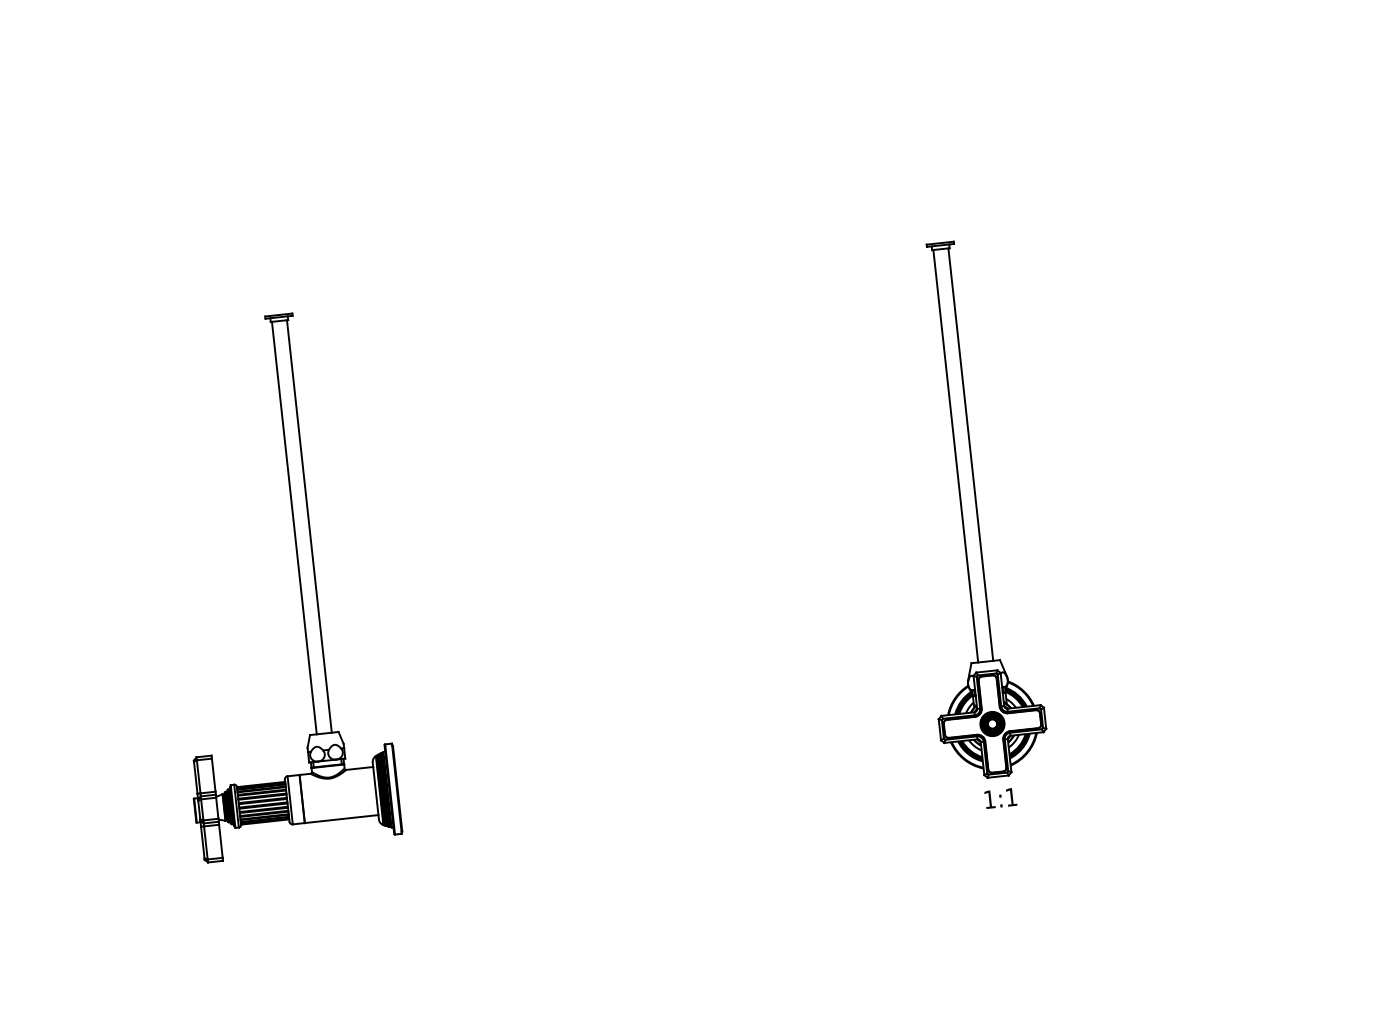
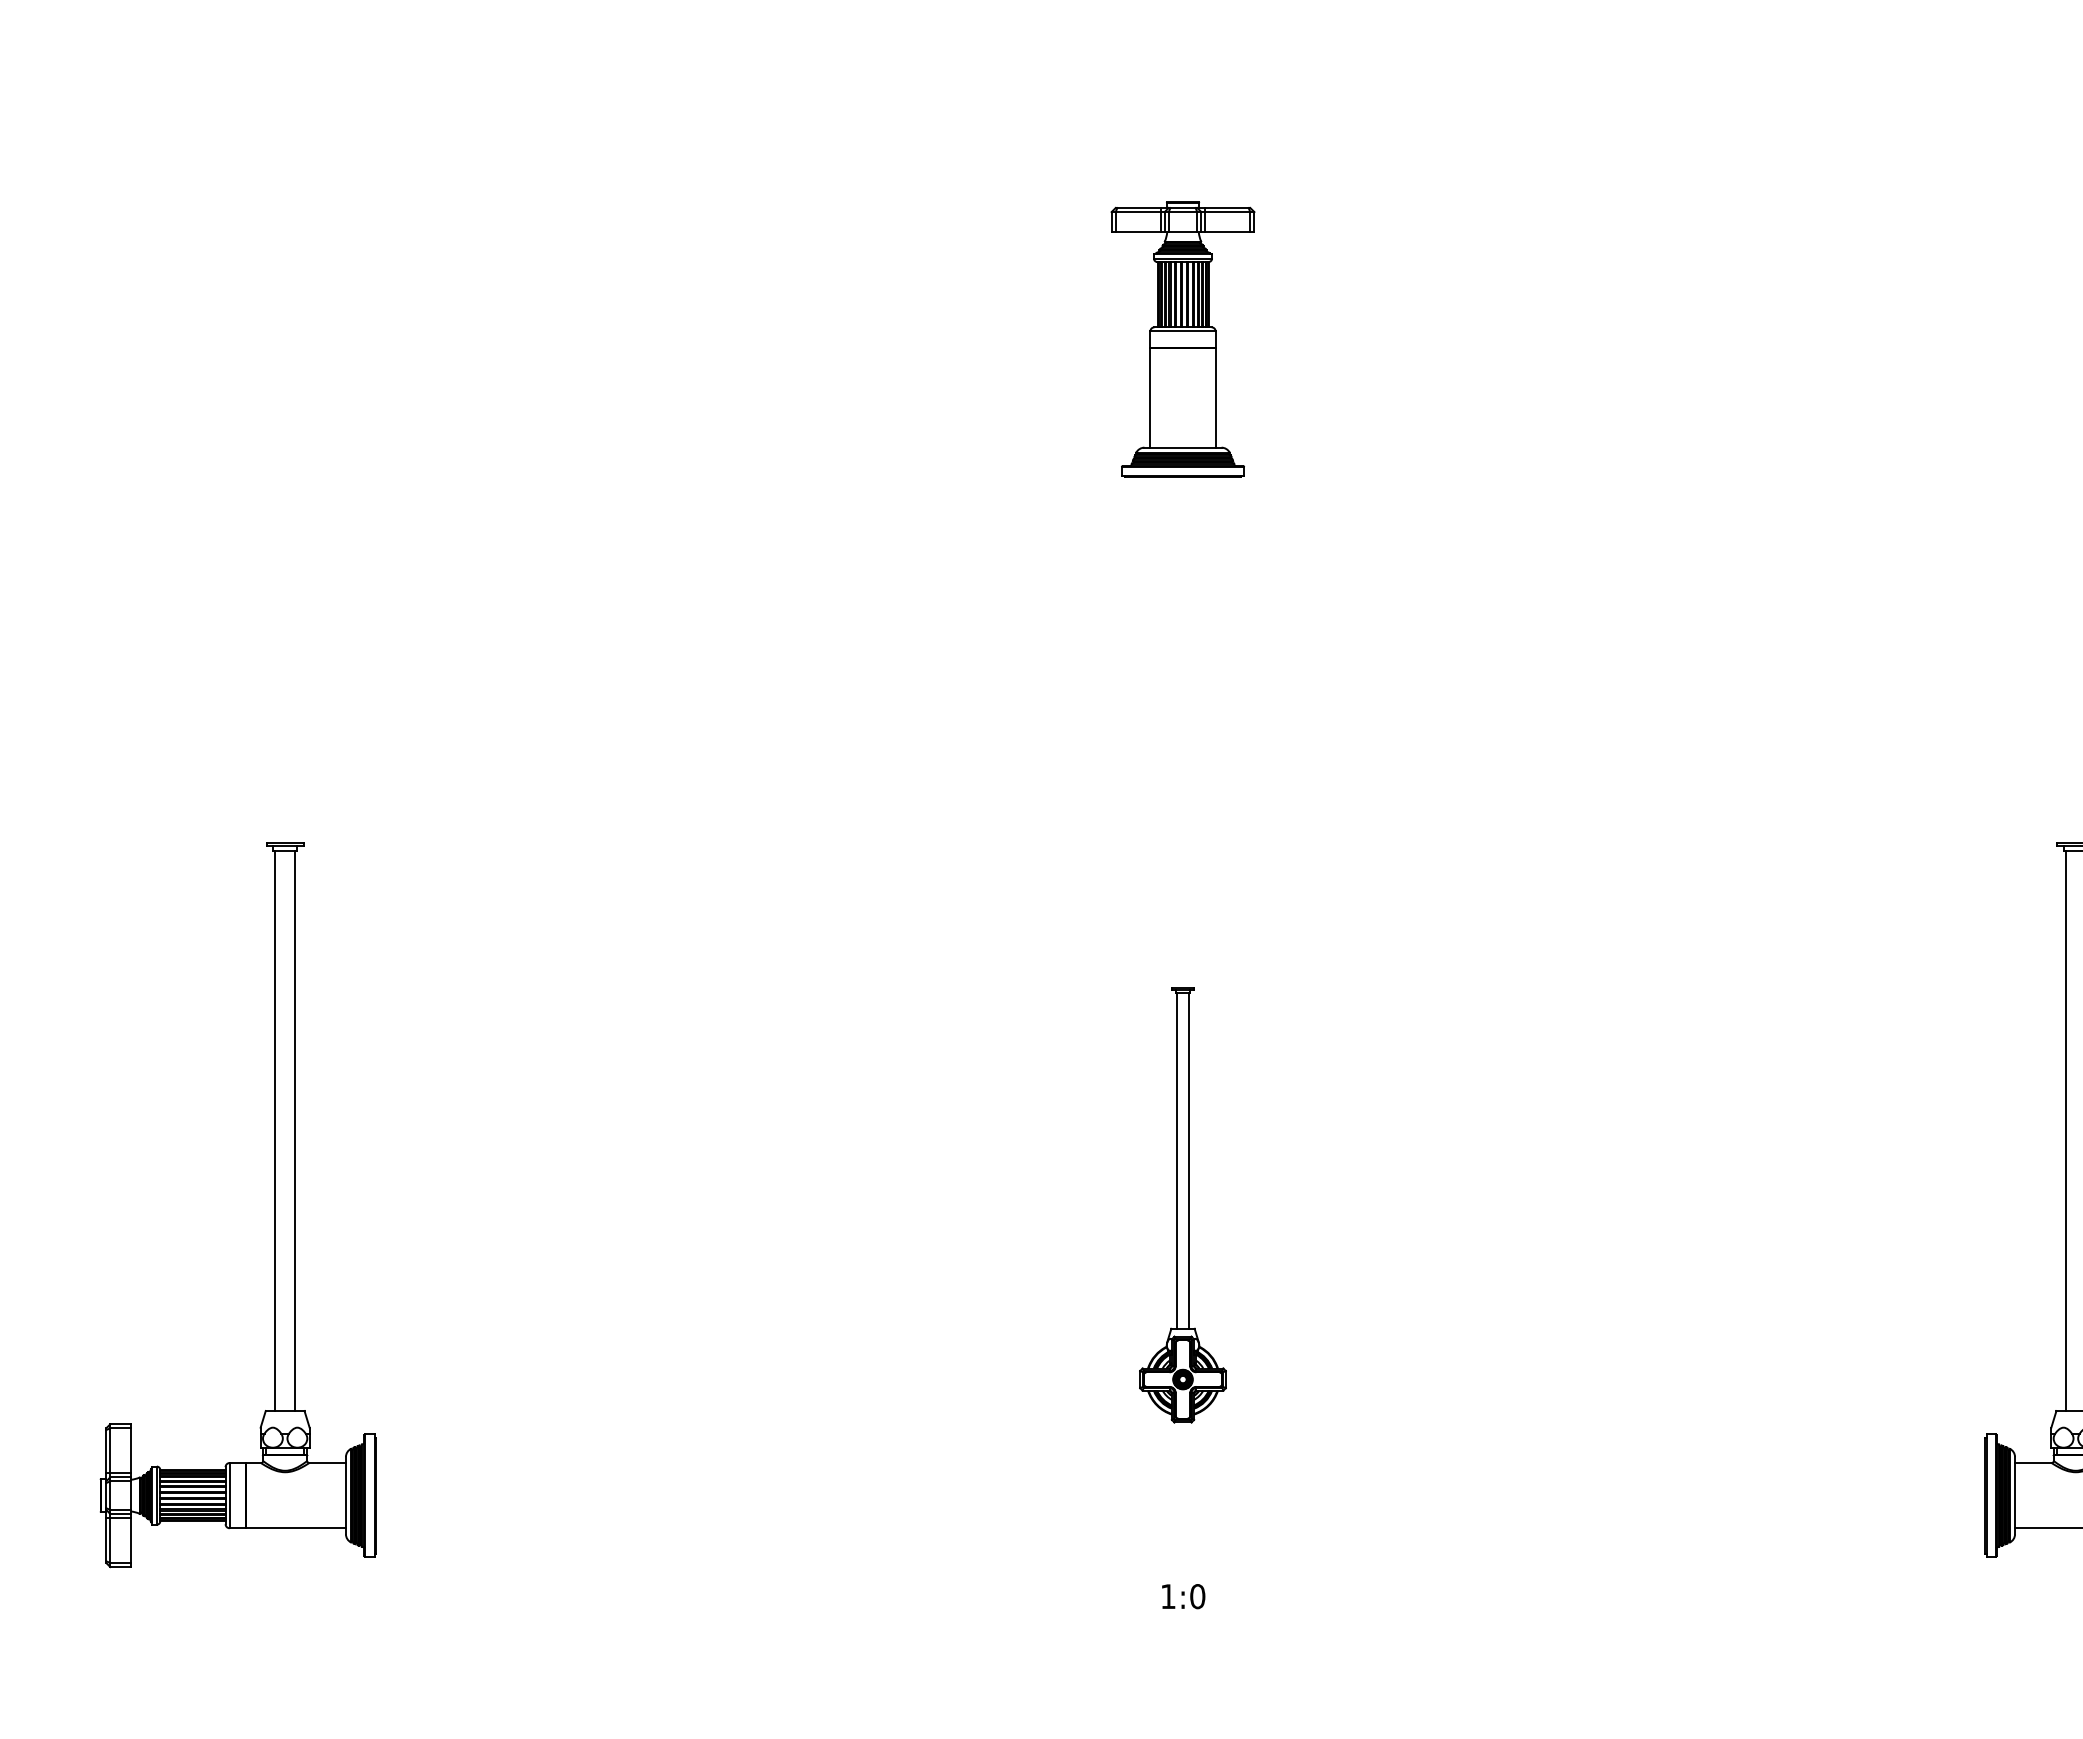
part: (968, 510) -> (1182, 1205), size x0.6
text: (1011, 797) -> (1197, 1596), 1:1 -> 1:0

